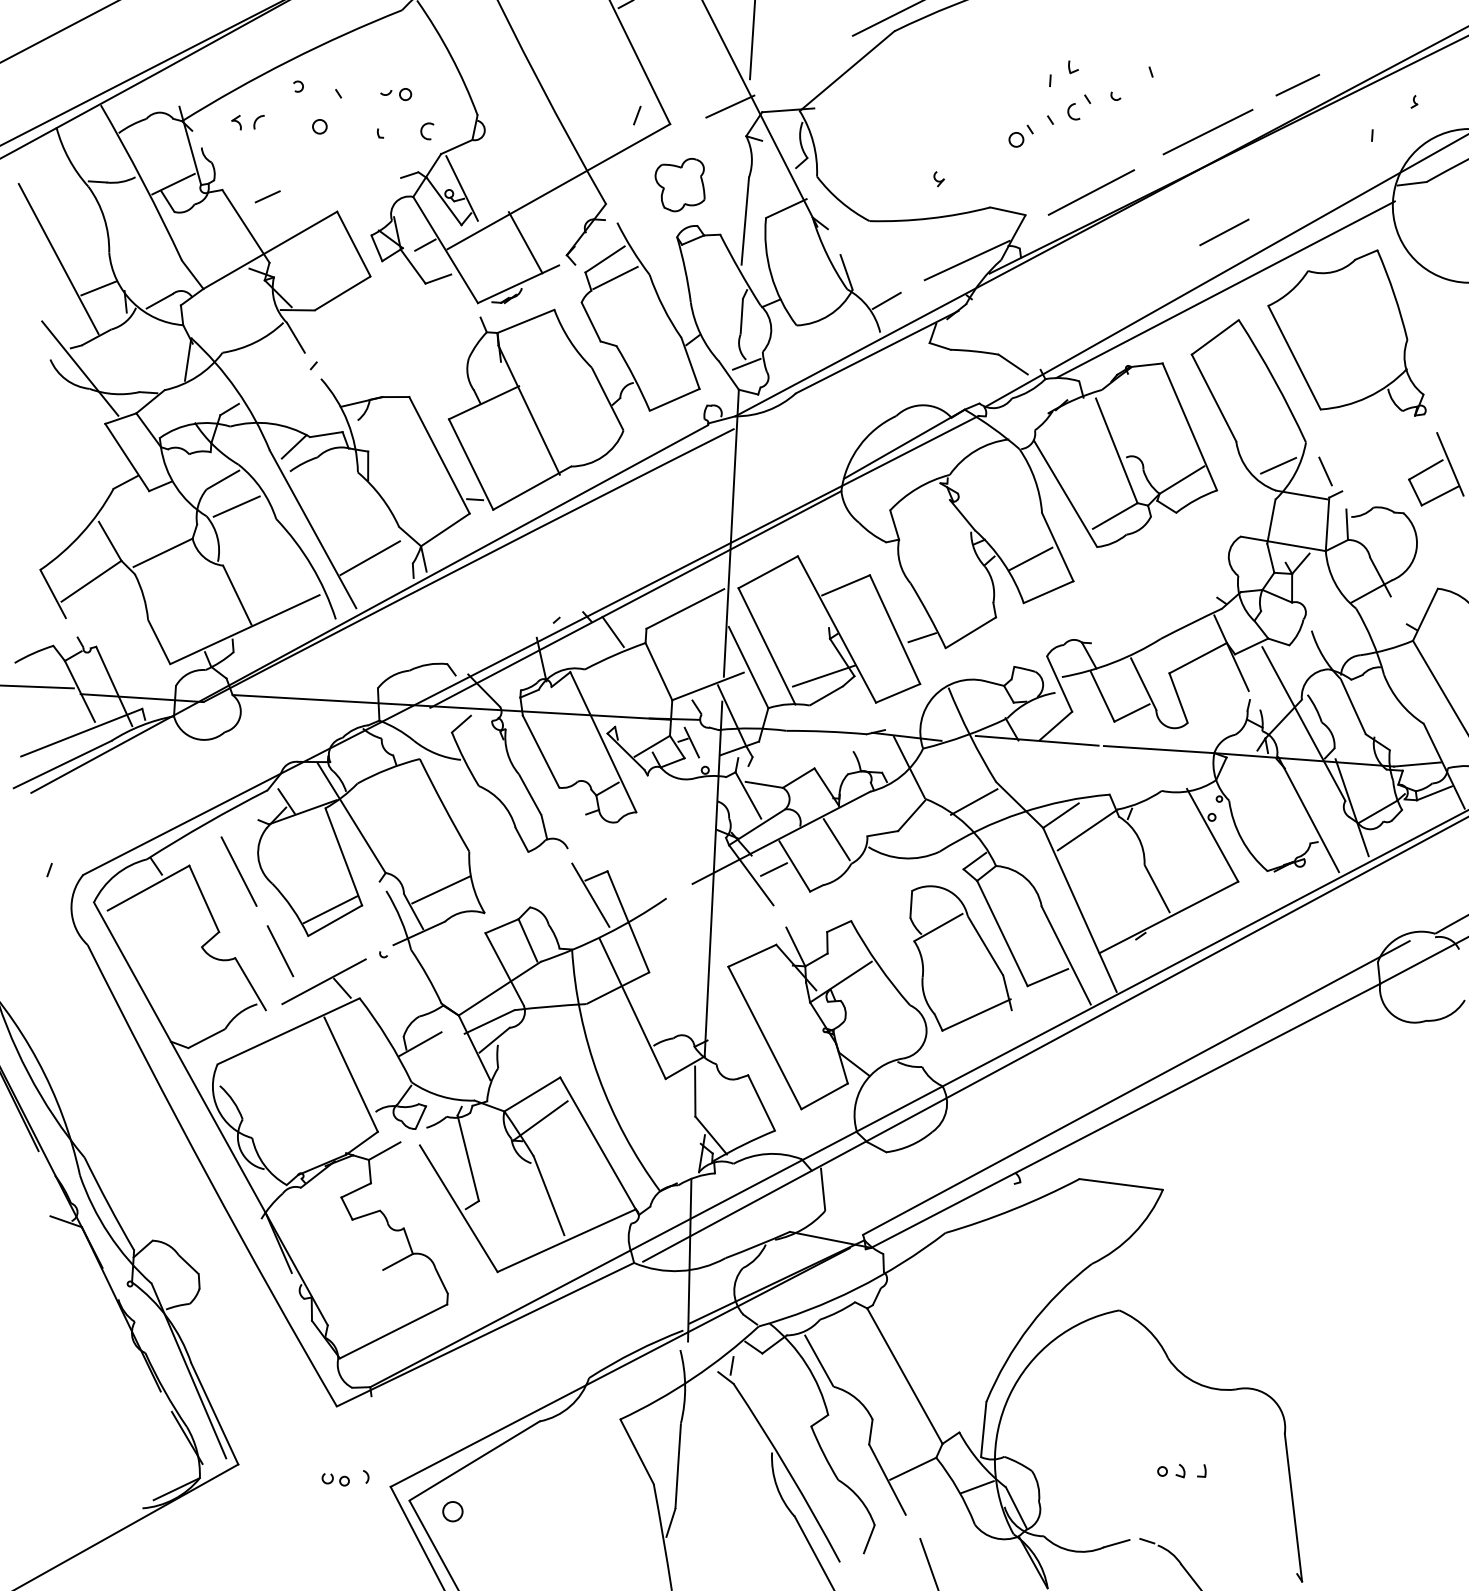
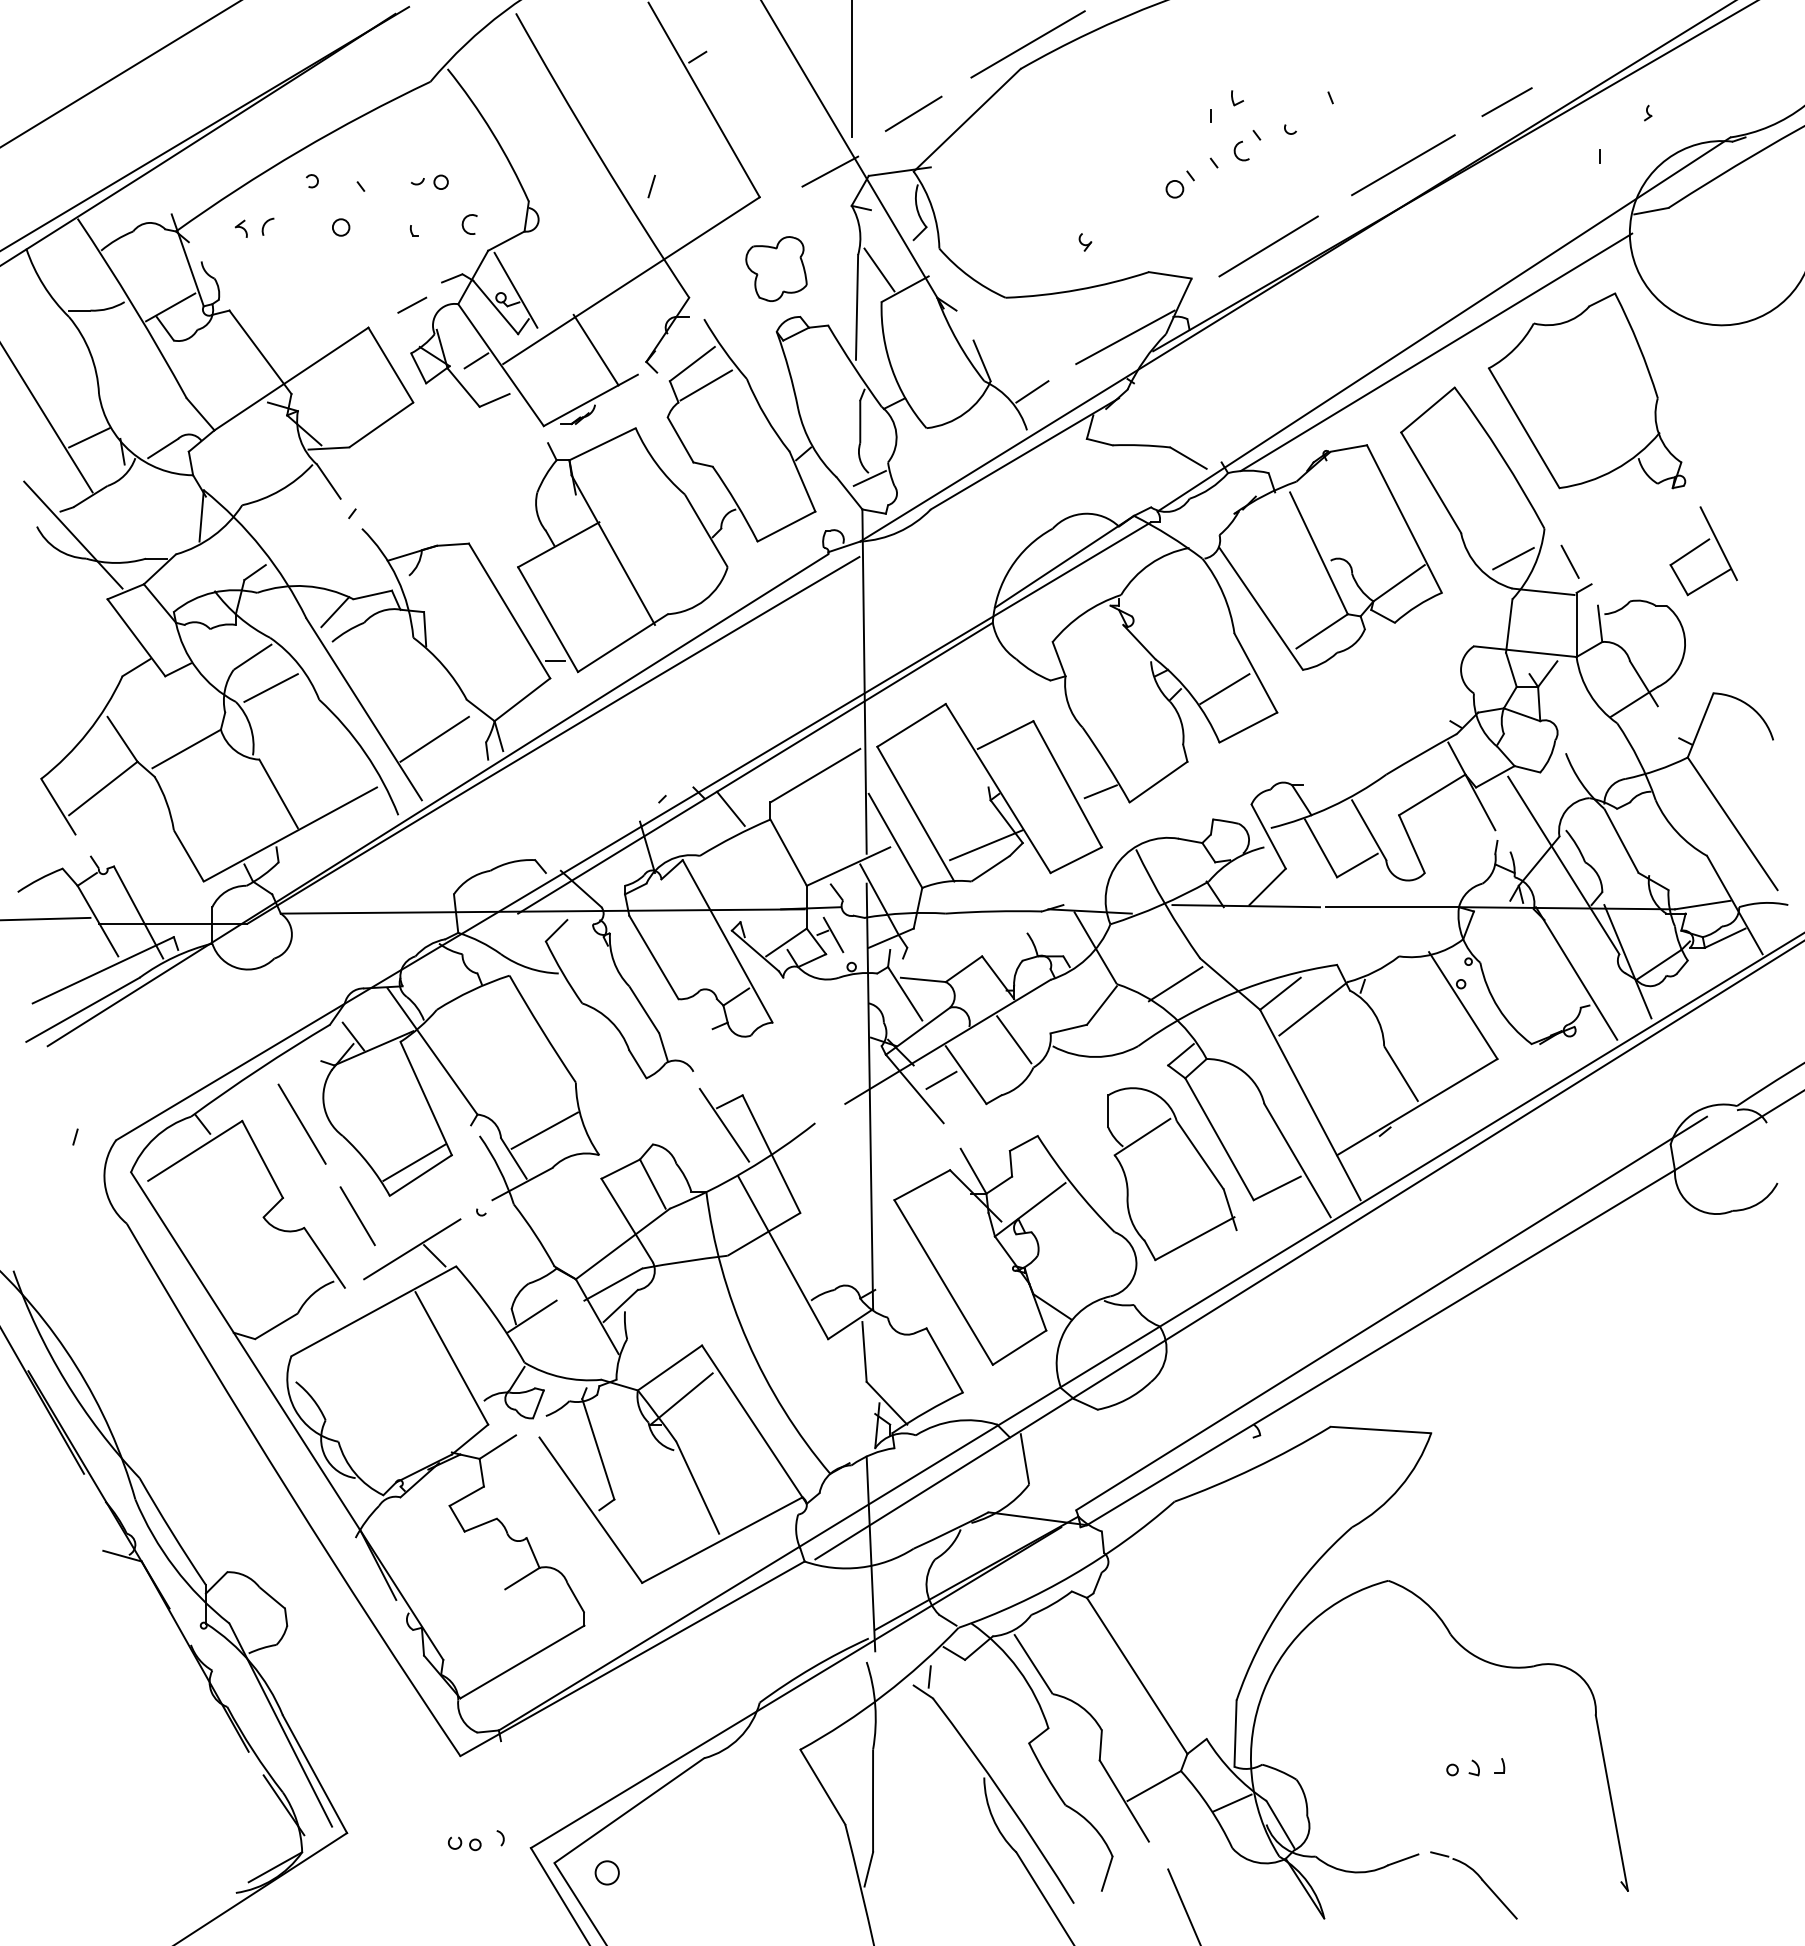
line: (637, 115) -> (651, 186), moved
line: (766, 190) -> (879, 269), added
line: (268, 196) -> (412, 304), moved
line: (1224, 232) -> (913, 113), moved

